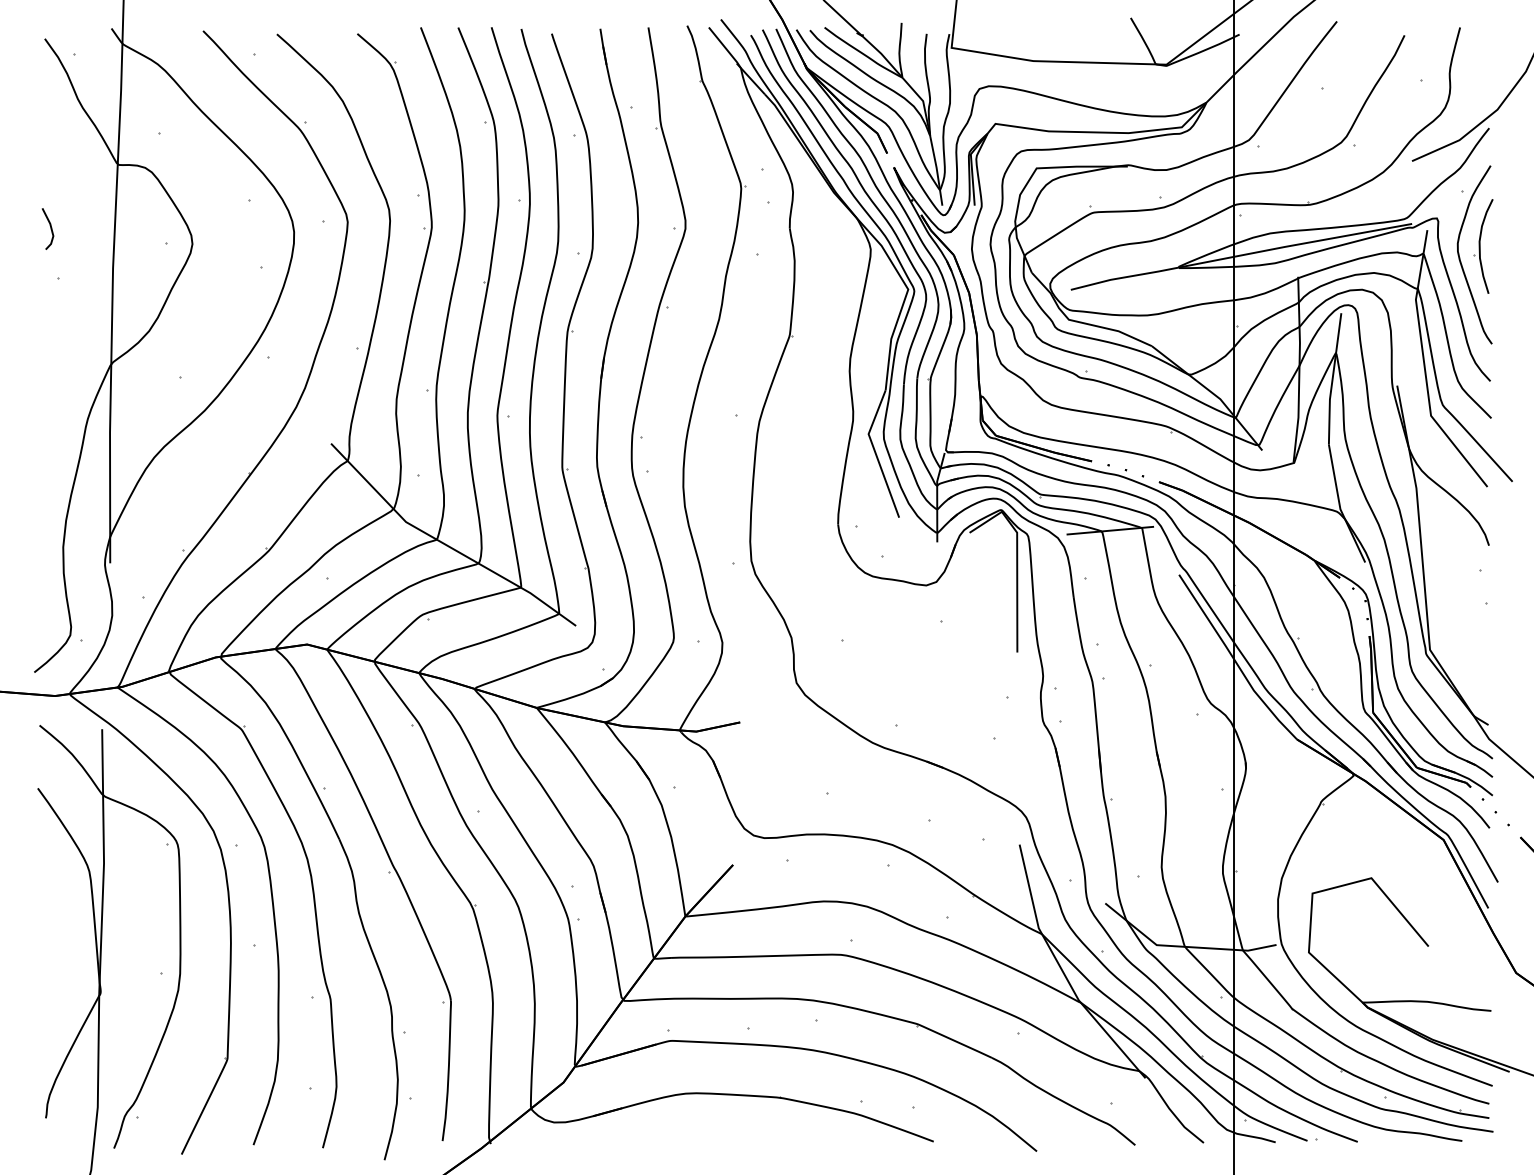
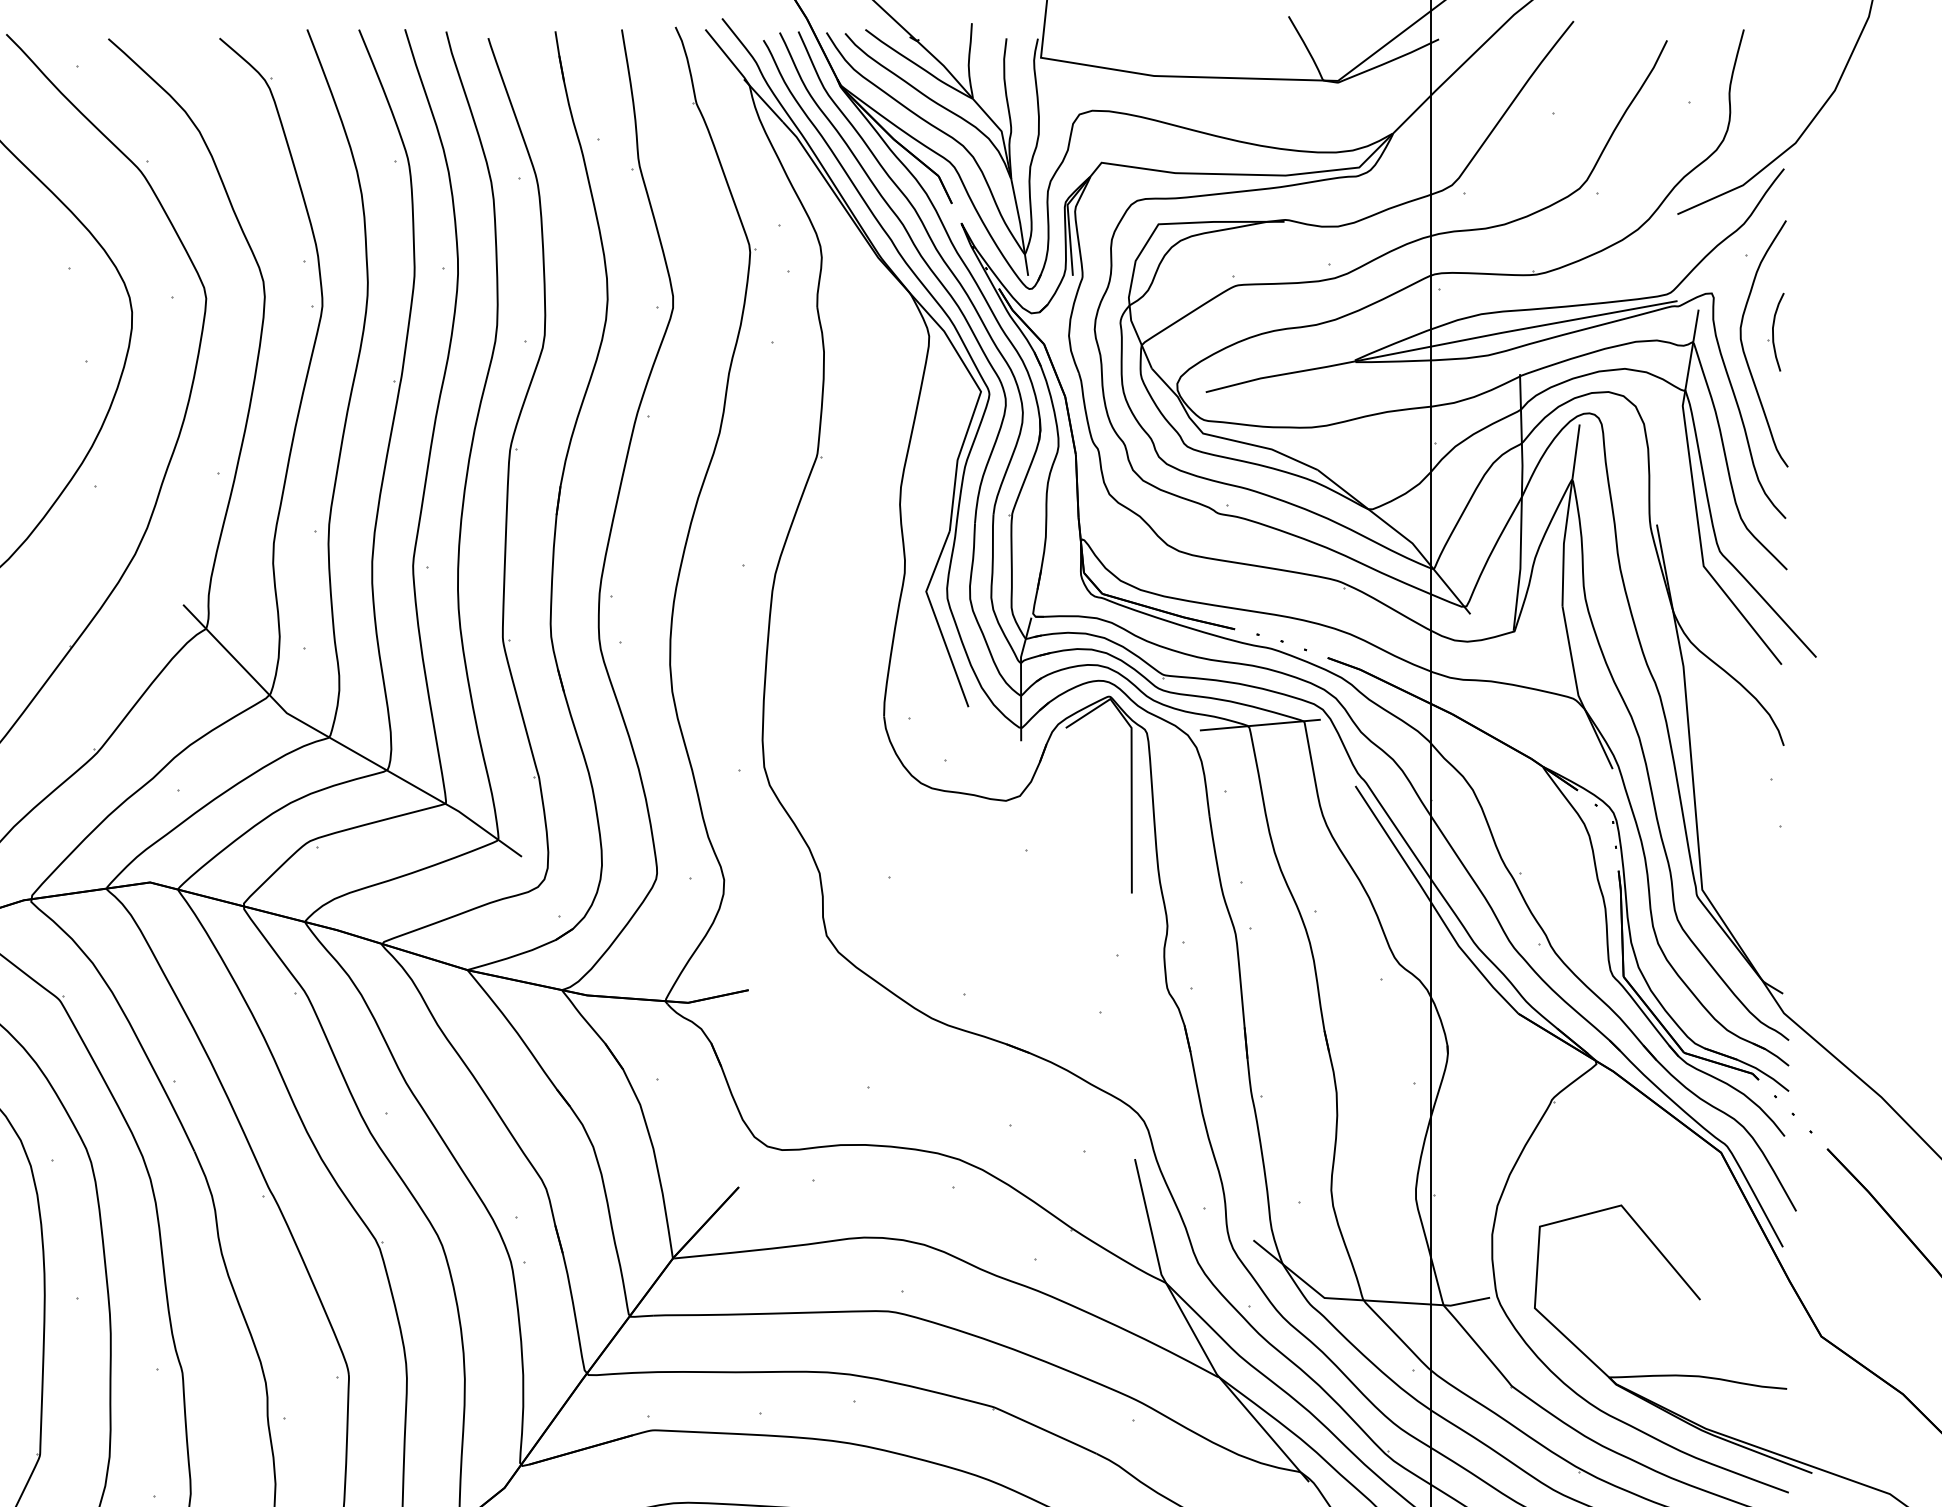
part: (1483, 246) -> (1776, 332), size x0.6

